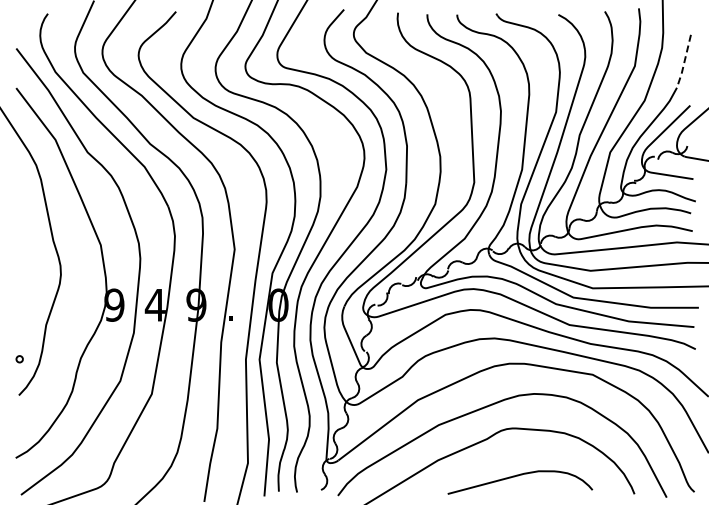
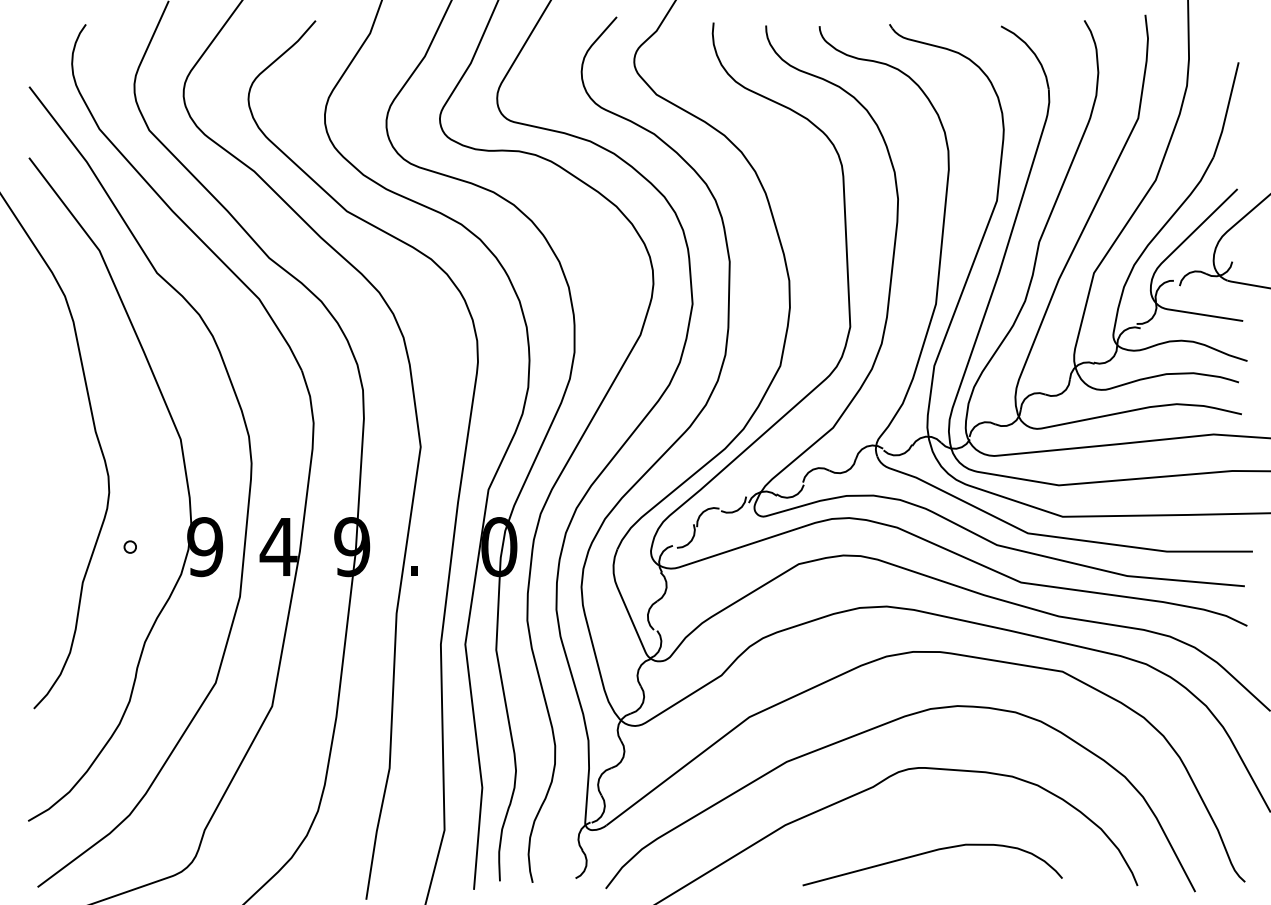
line: (684, 62) -> (1227, 111), dashed -> solid
circle: (19, 359) -> (129, 547), moved

